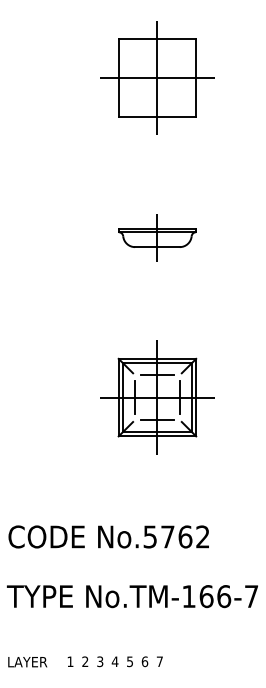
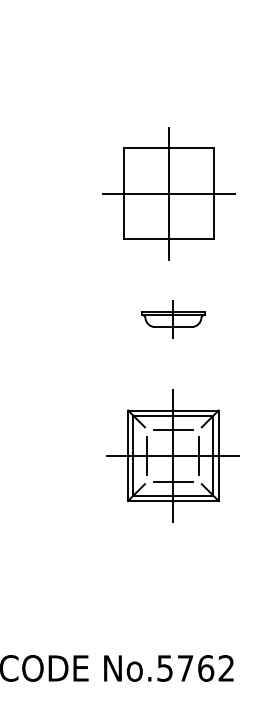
part: (157, 77) -> (168, 193), moved
part: (157, 237) -> (173, 319), size x0.7
part: (157, 397) -> (173, 455), moved

